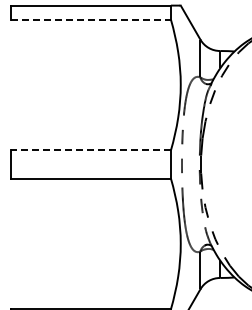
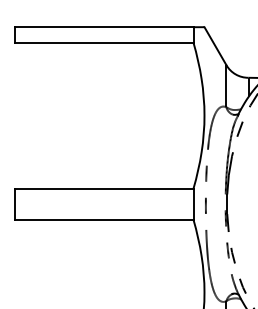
line: (91, 19) -> (105, 42), dashed -> solid
line: (90, 150) -> (103, 188), dashed -> solid

